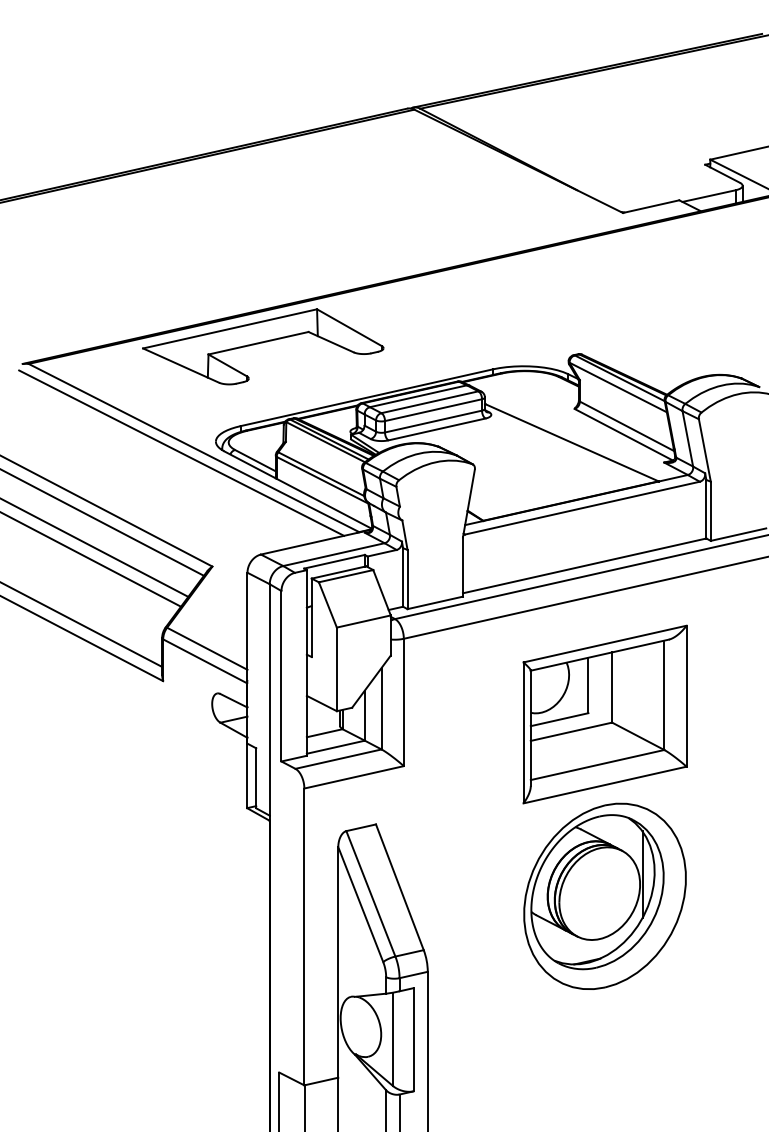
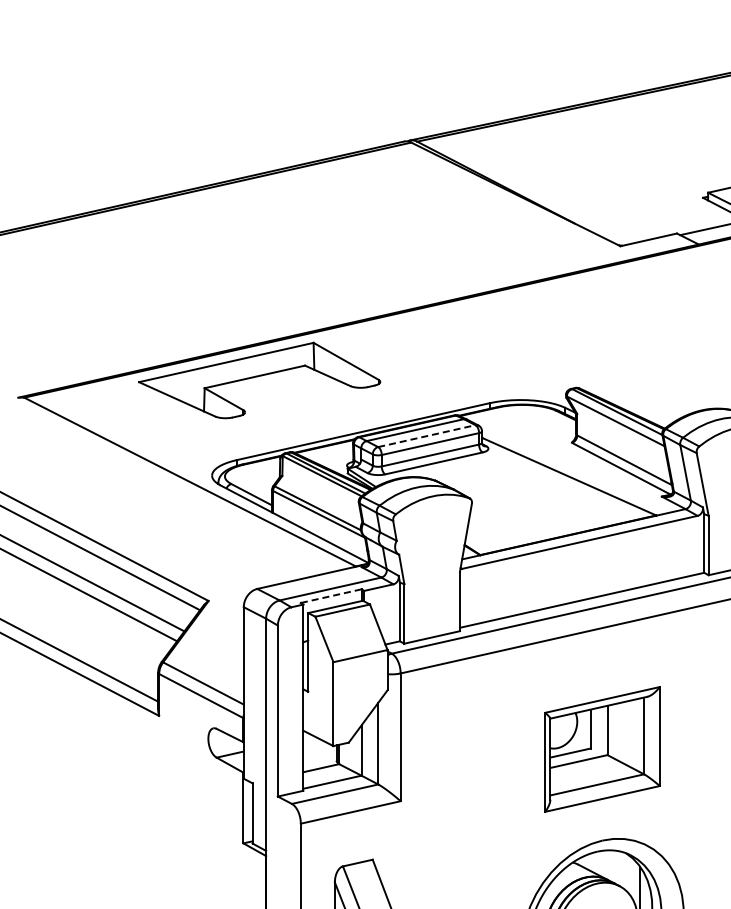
line: (429, 402) -> (426, 436), solid -> dashed
line: (181, 452) -> (177, 486), removed
line: (334, 561) -> (331, 595), solid -> dashed
part: (604, 714) -> (601, 749), size x0.7

